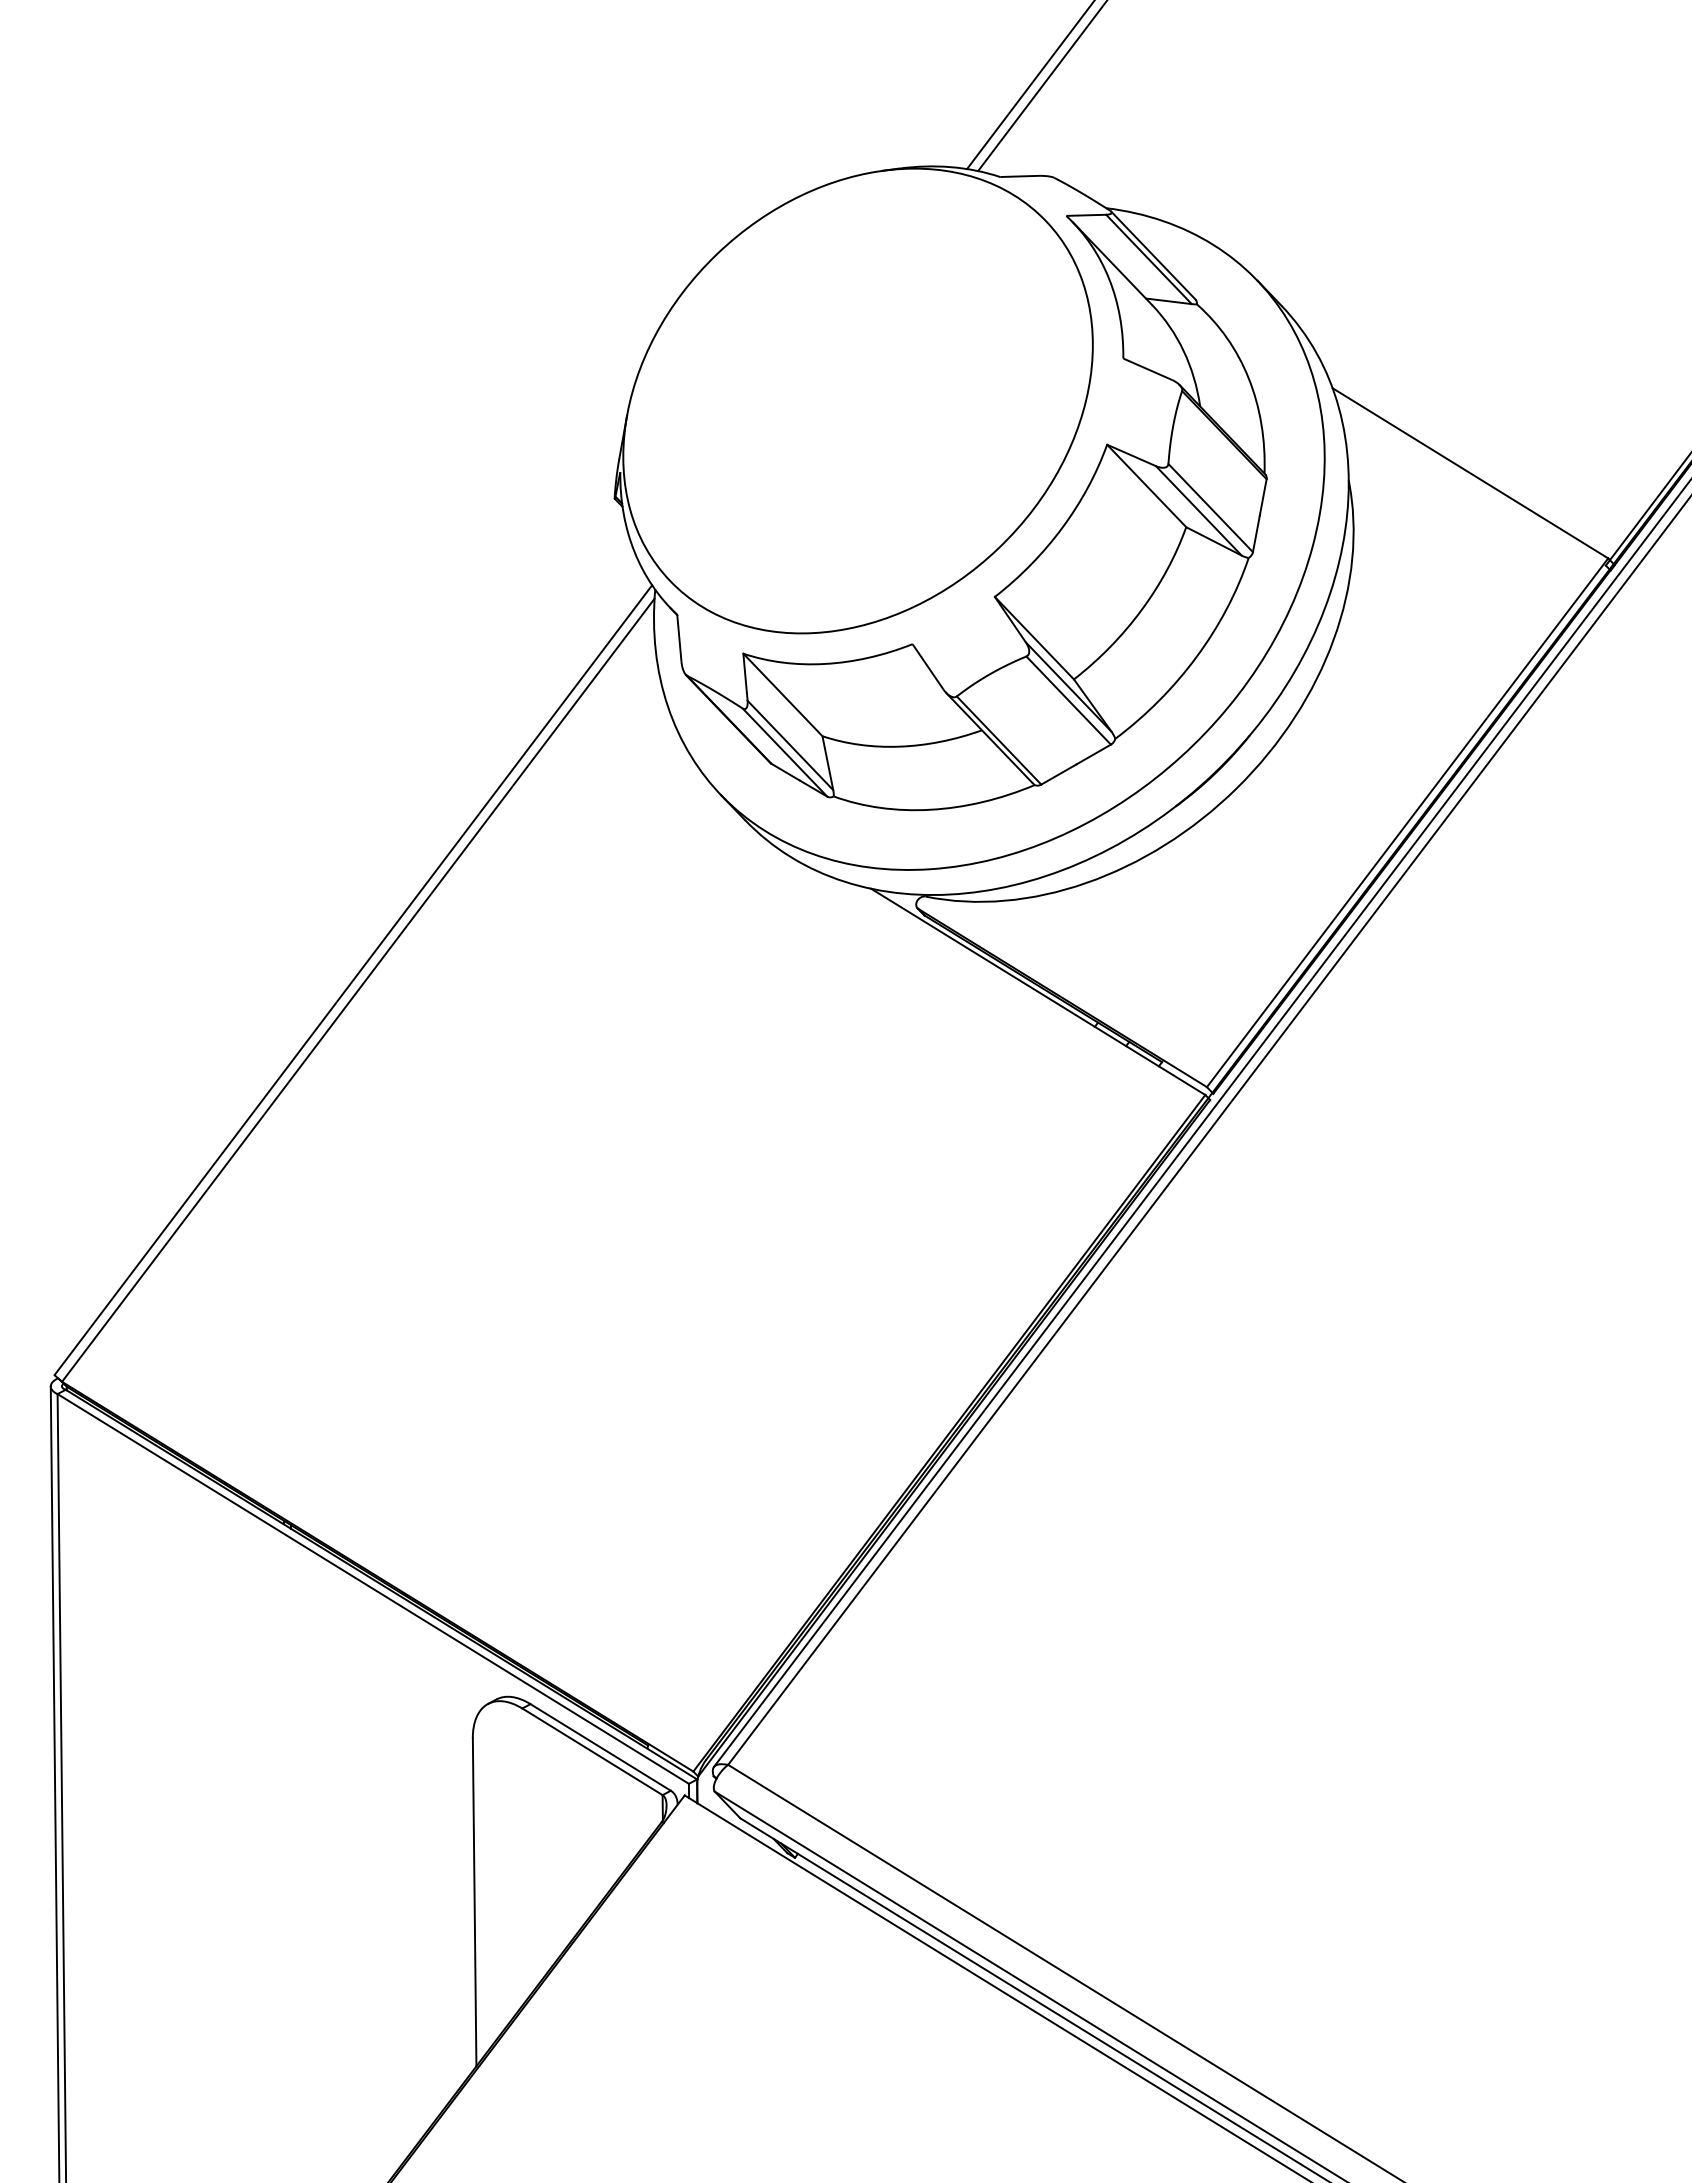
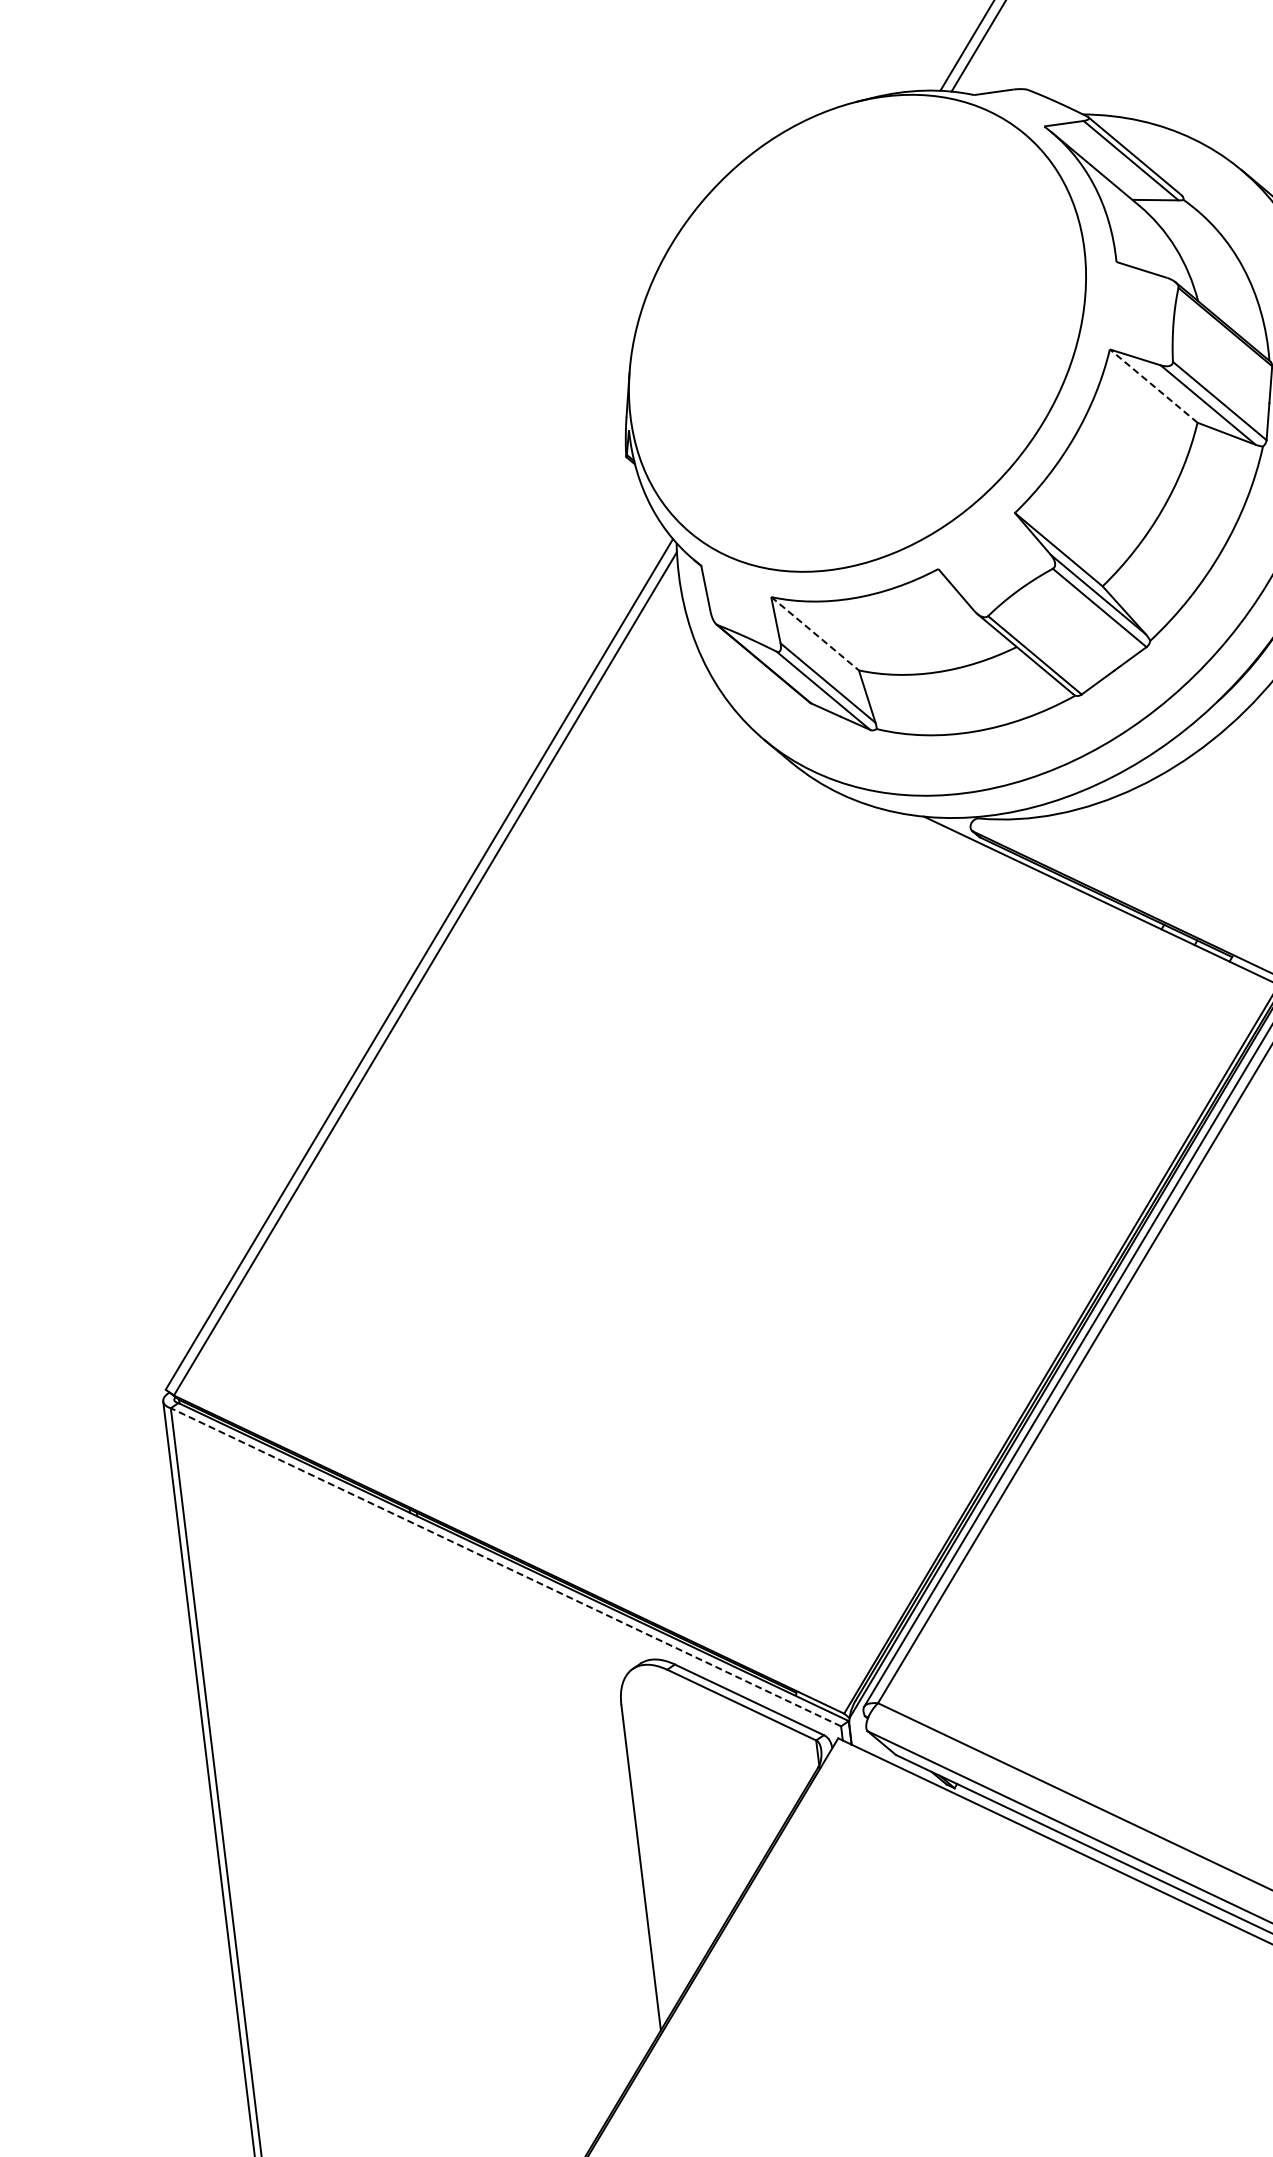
line: (1146, 485) -> (1153, 385), solid -> dashed
line: (783, 695) -> (815, 634), solid -> dashed
line: (373, 1588) -> (506, 1566), solid -> dashed

